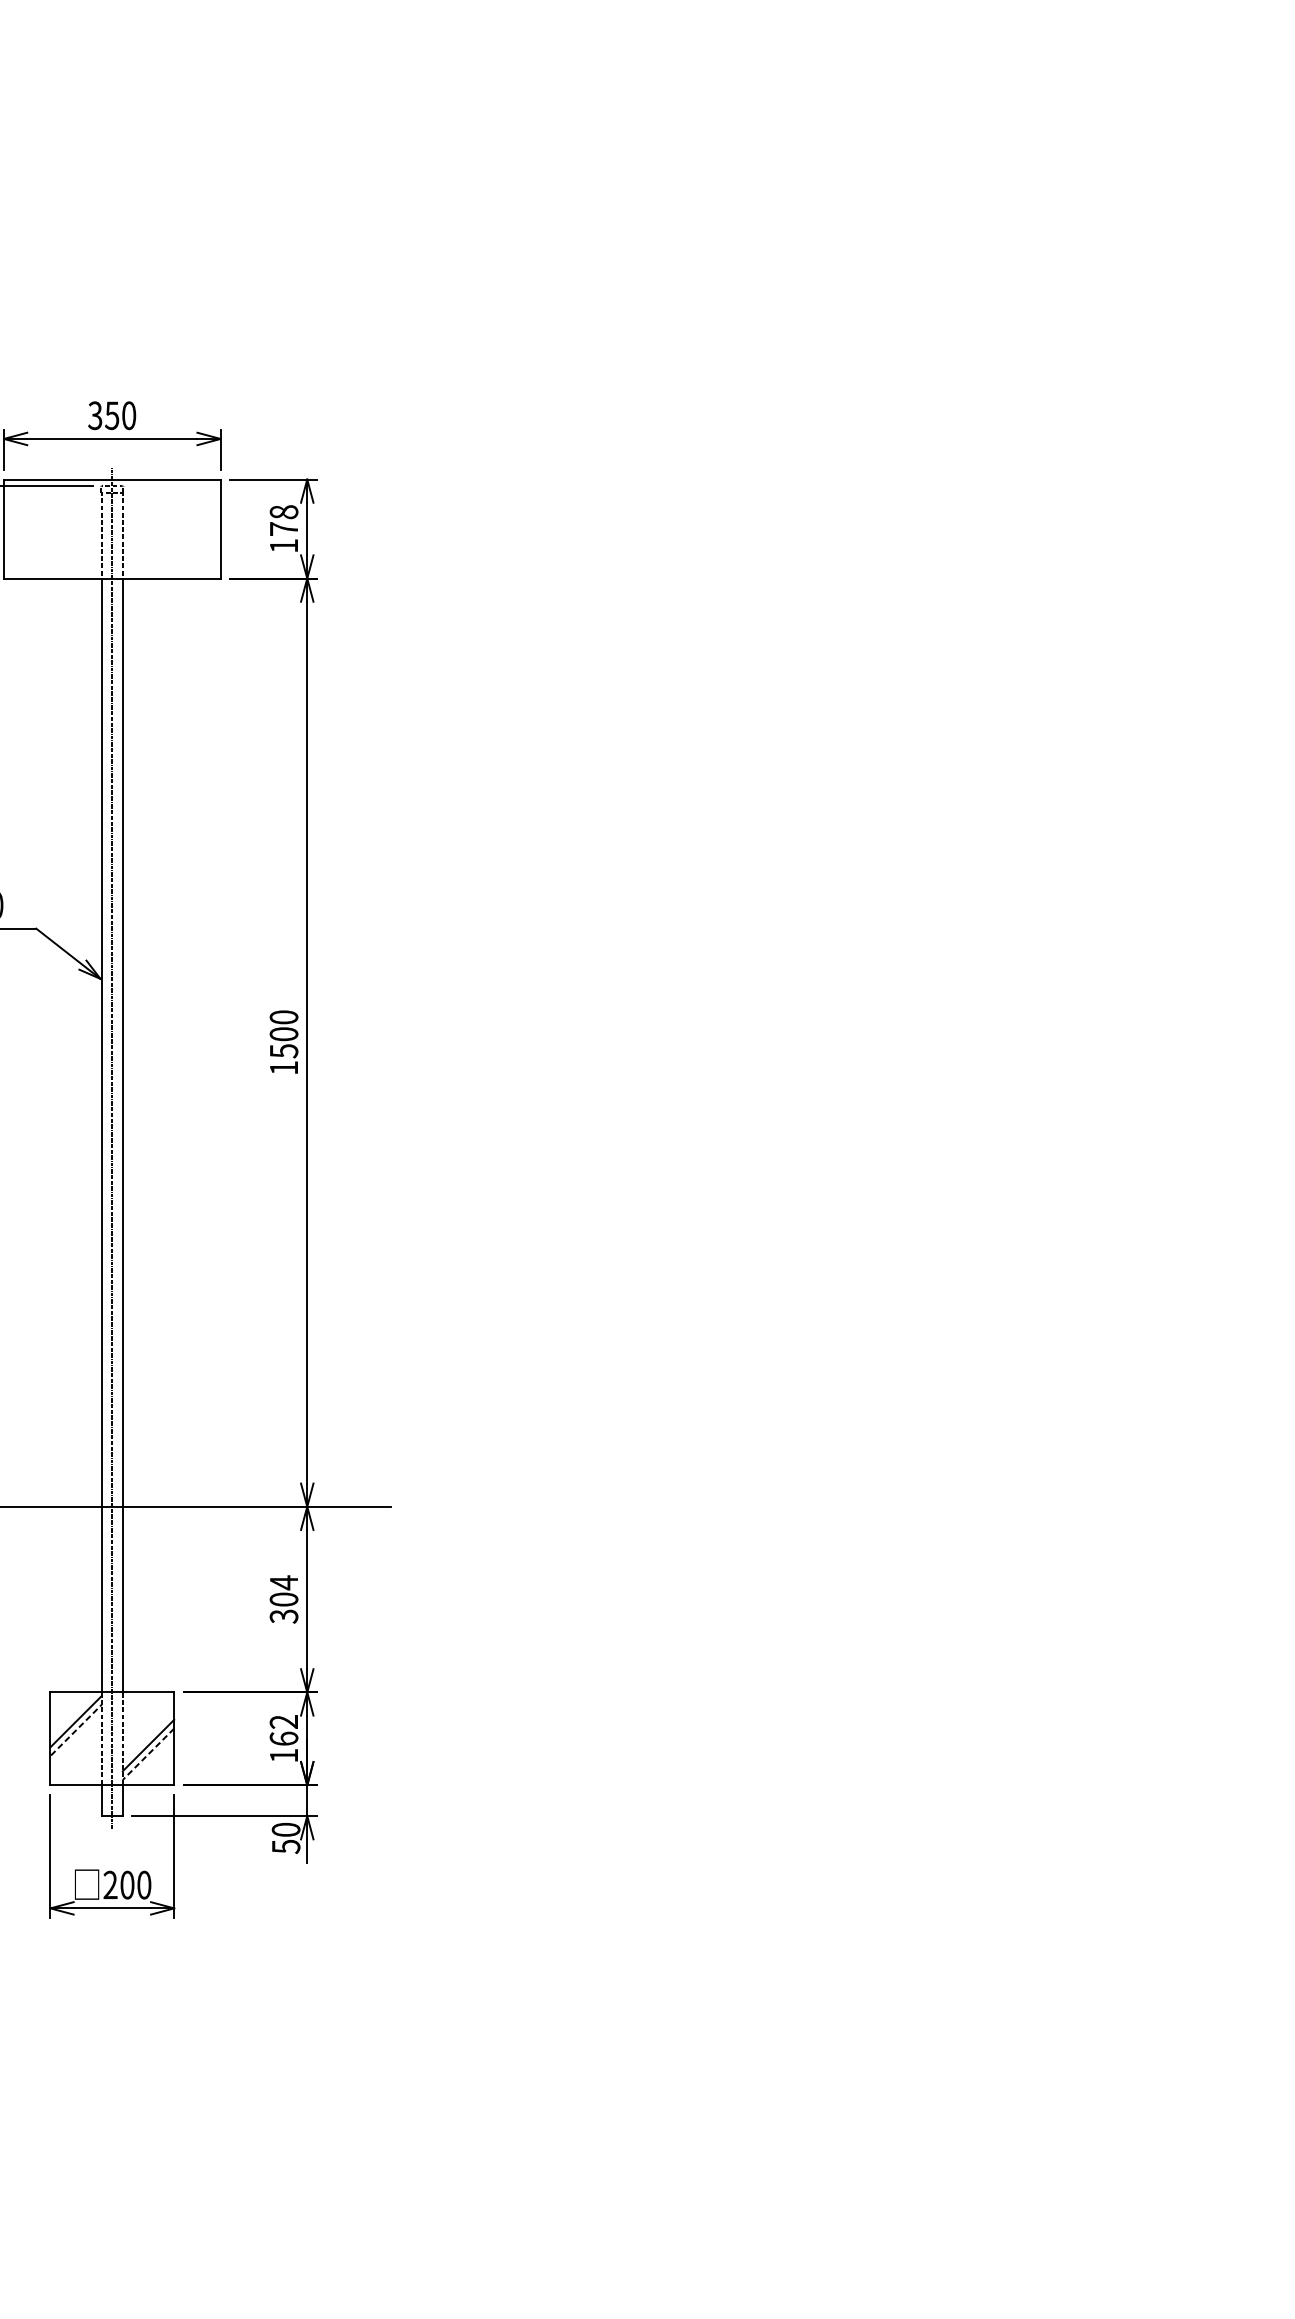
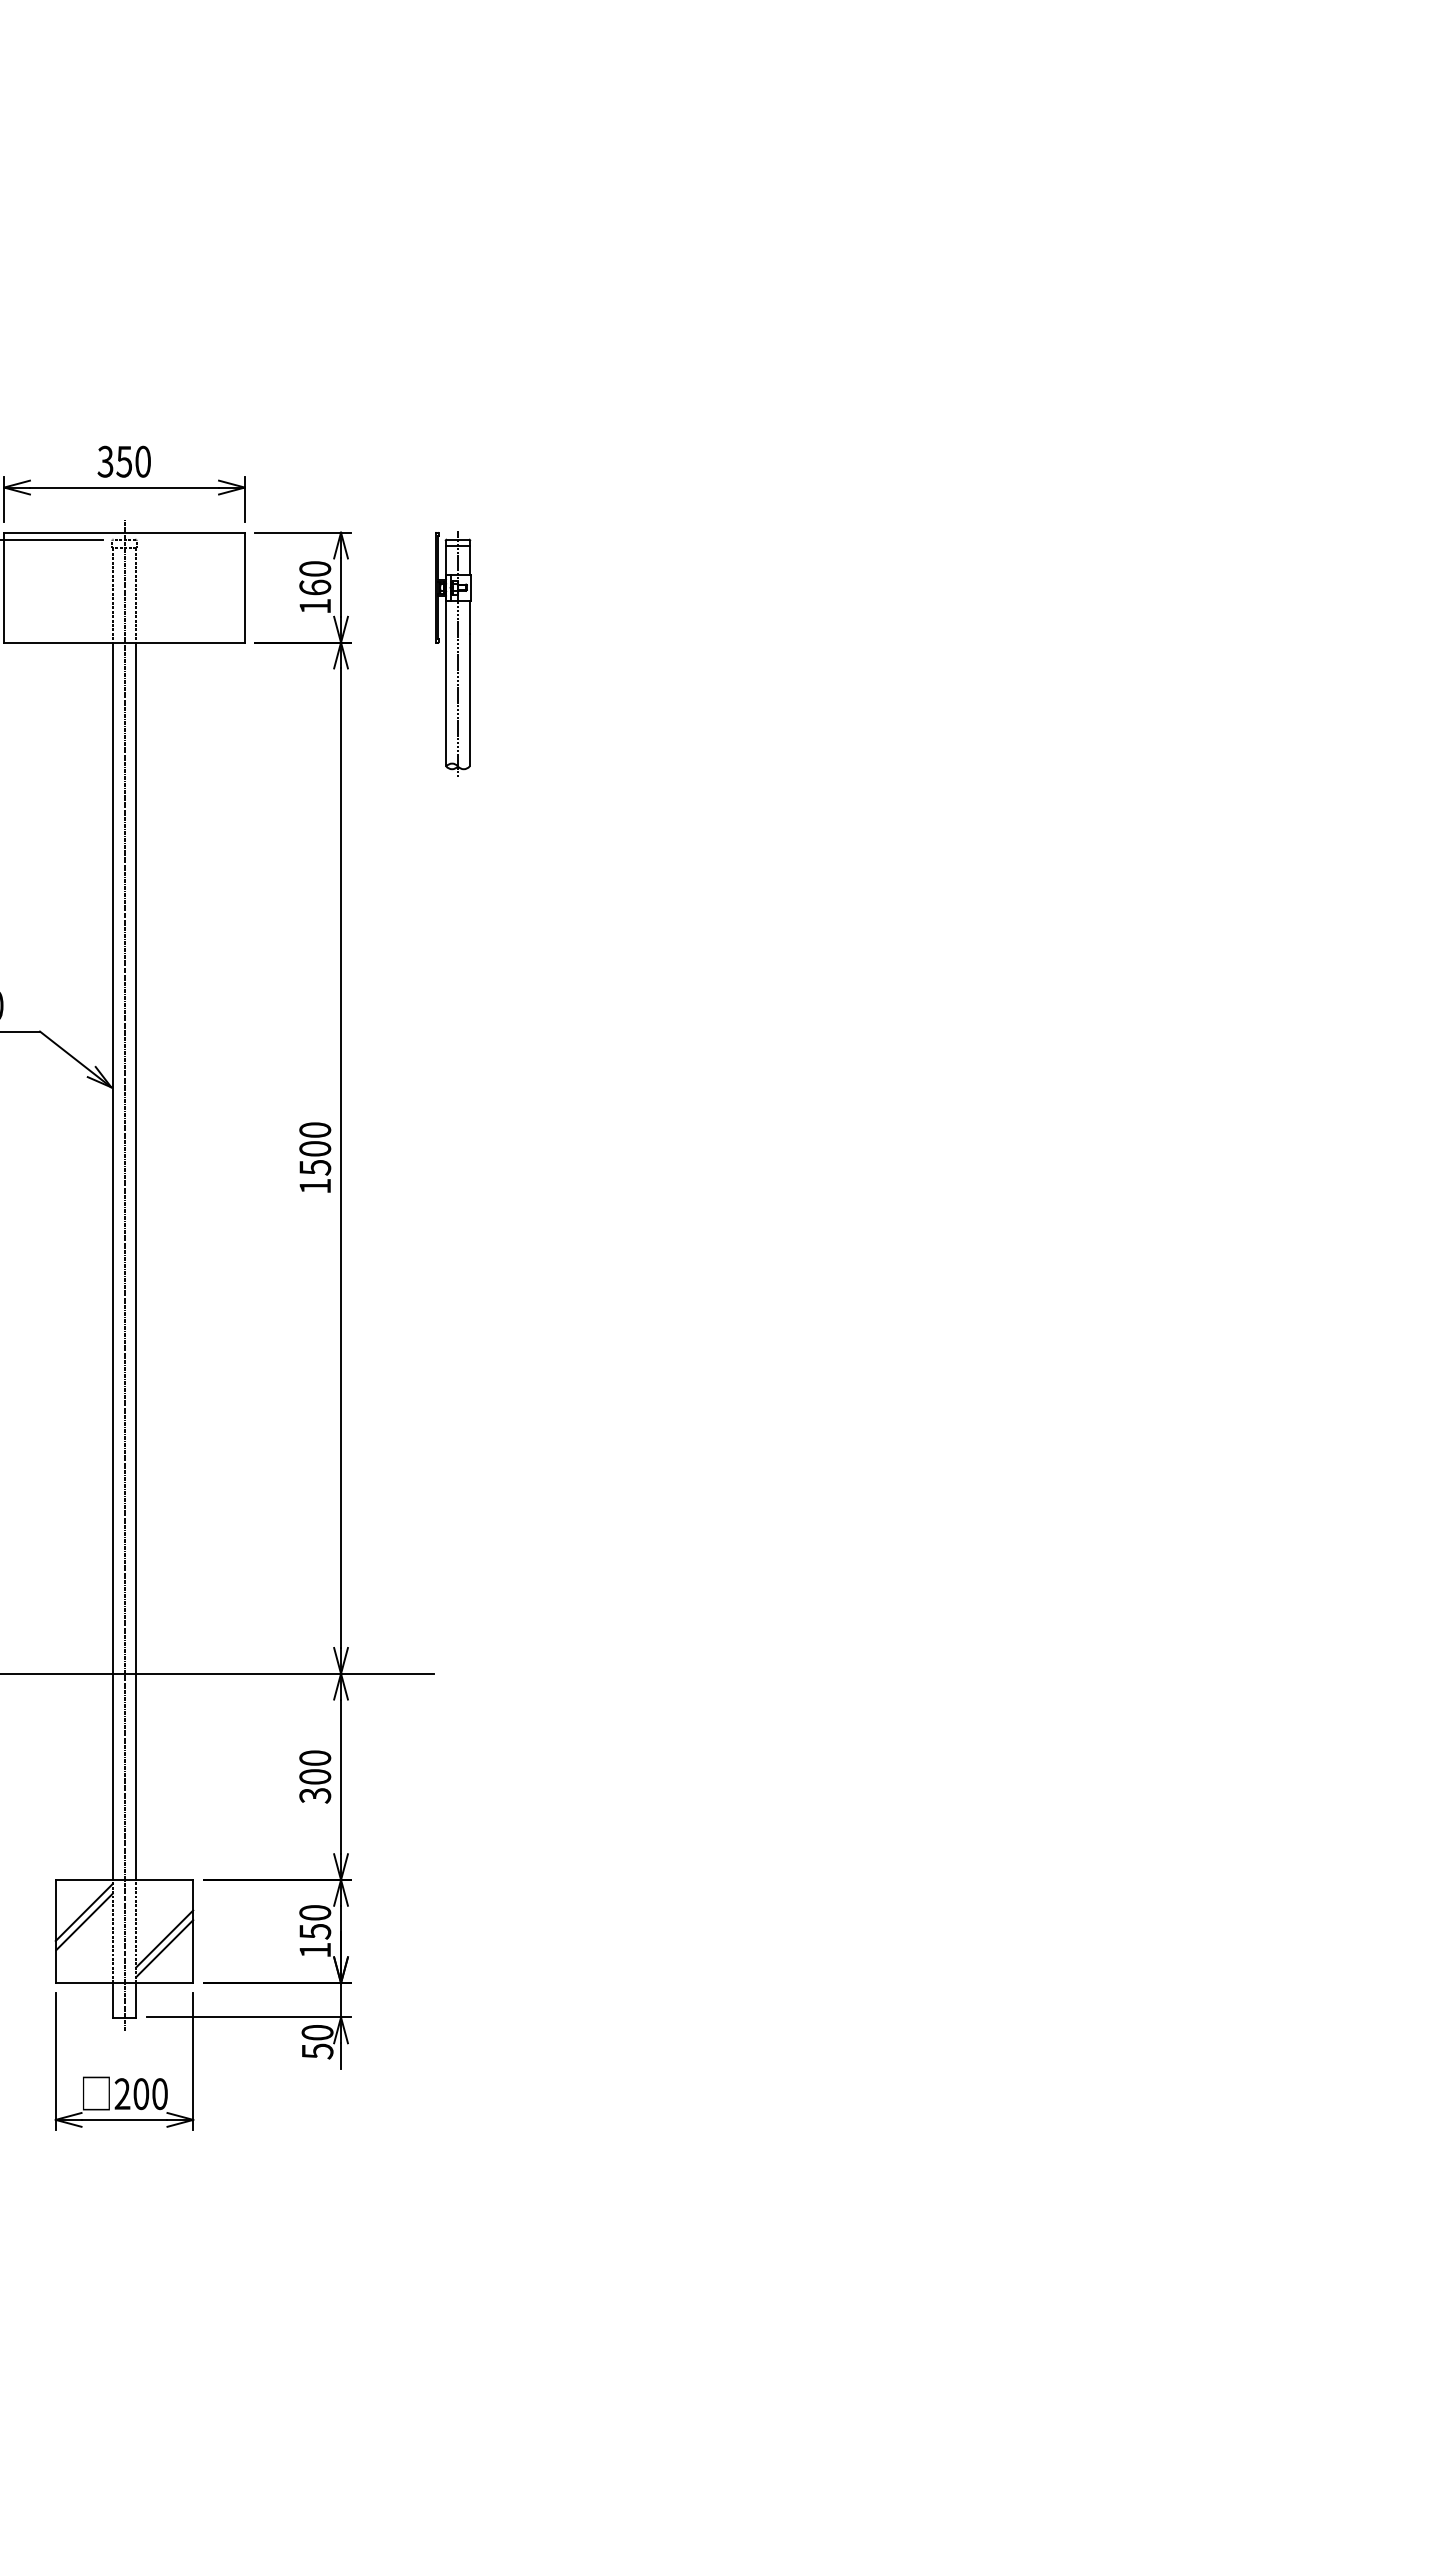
text: (284, 520) -> (315, 578), 178 -> 160
part: (408, 588) -> (453, 653), added
text: (284, 1582) -> (315, 1757), 304 -> 300
line: (76, 1729) -> (84, 1921), dashed -> solid
text: (284, 1730) -> (315, 1922), 162 -> 150
line: (148, 1754) -> (164, 1949), dashed -> solid

